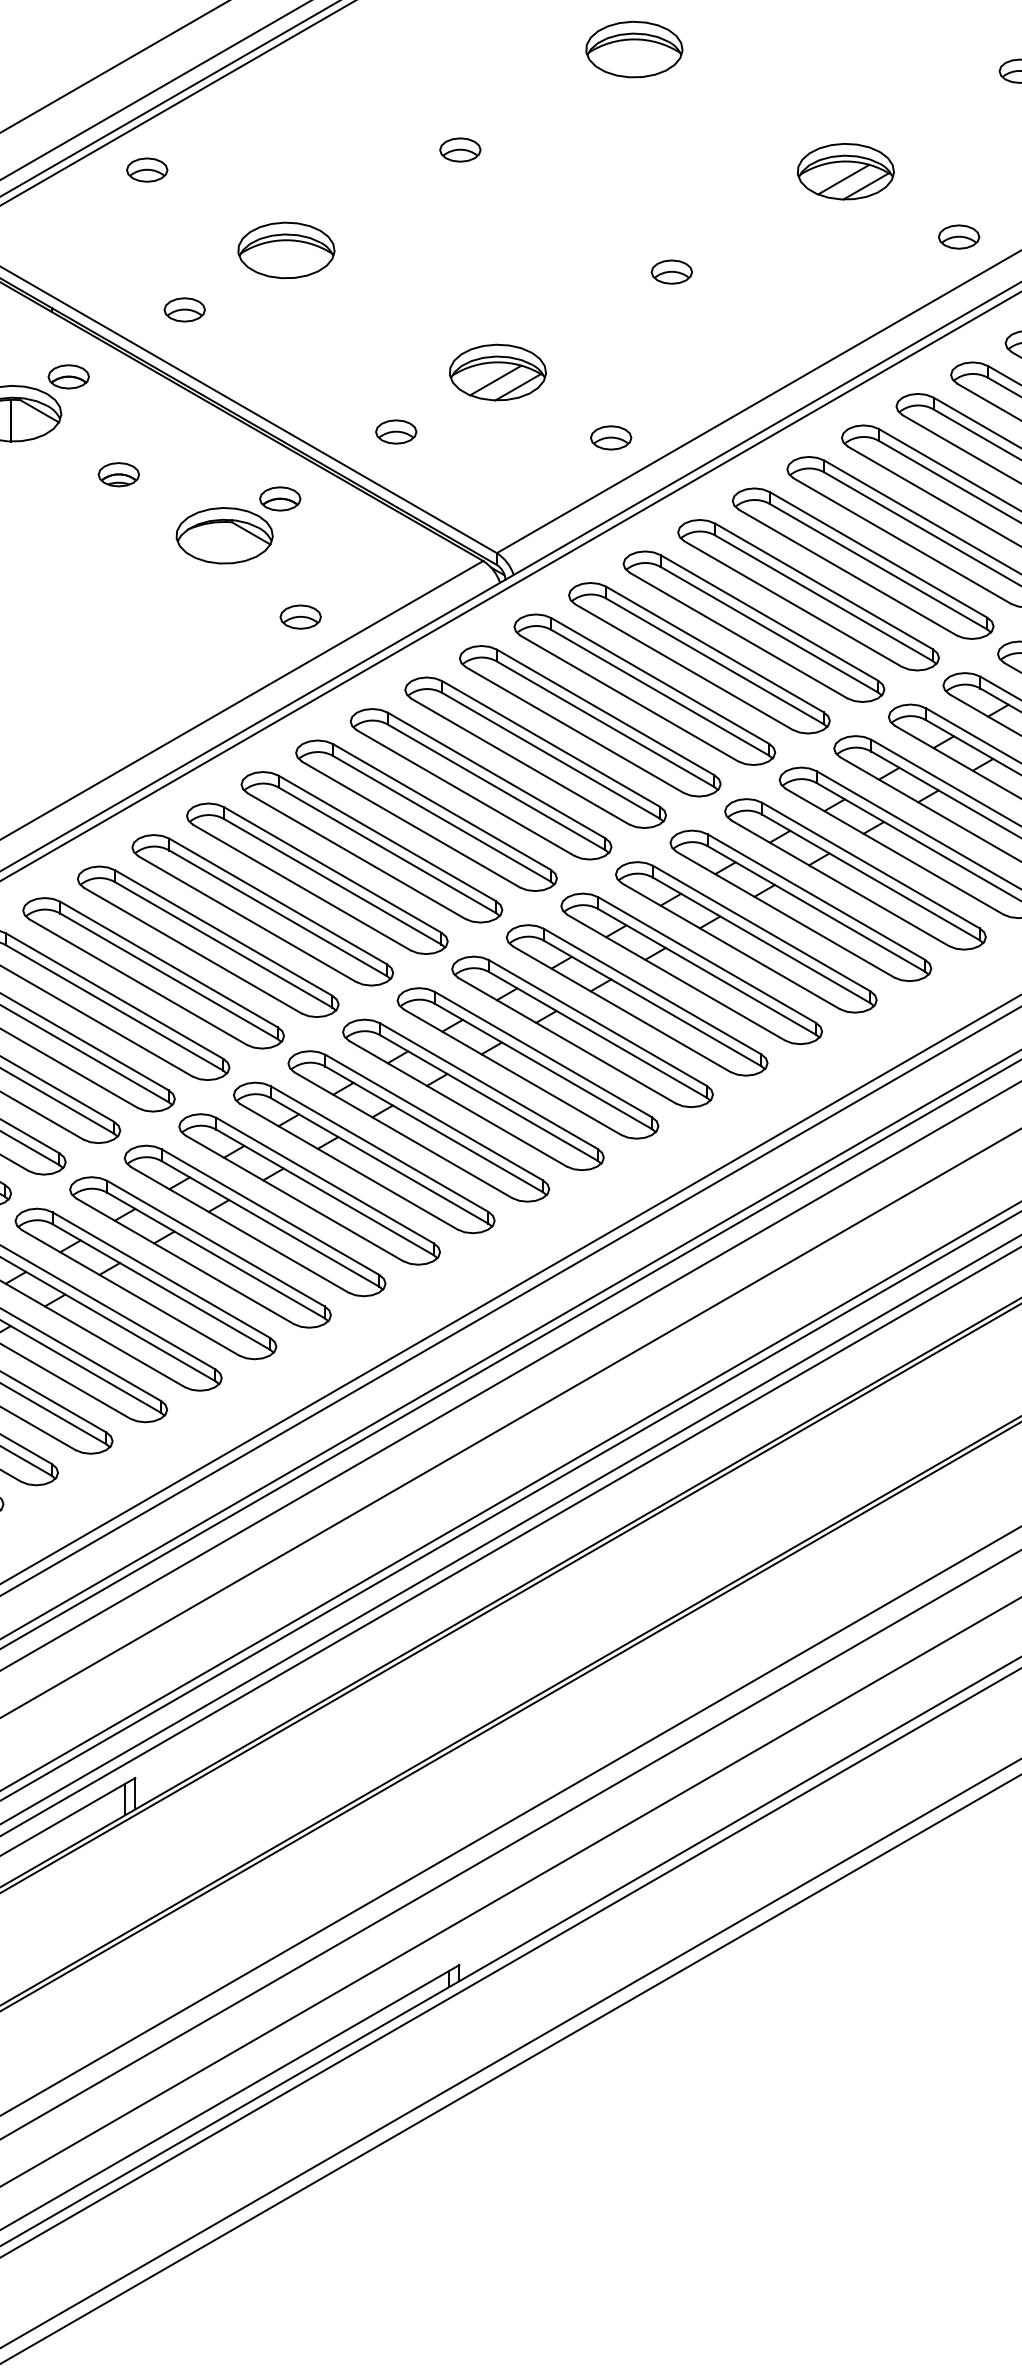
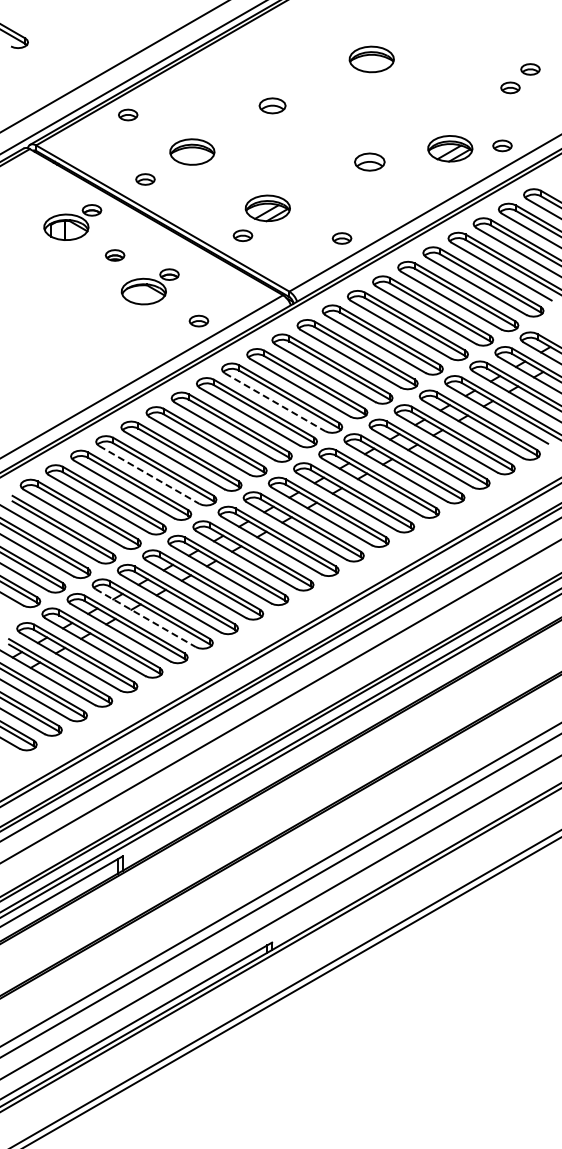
part: (633, 49) -> (371, 59), moved
part: (976, 110) -> (510, 87), added
part: (460, 149) -> (272, 105), size x1.4
part: (846, 171) -> (450, 148), moved
part: (672, 270) -> (370, 161), size x1.6
part: (497, 372) -> (267, 208), moved
part: (236, 524) -> (149, 286), moved
line: (466, 793) -> (275, 402), solid -> dashed
line: (193, 949) -> (149, 474), solid -> dashed
line: (184, 1262) -> (145, 618), solid -> dashed

